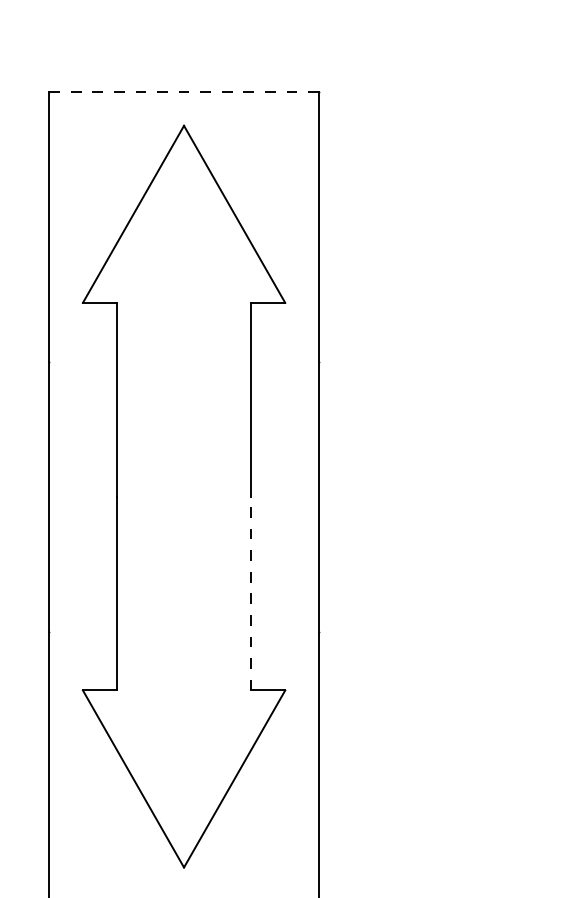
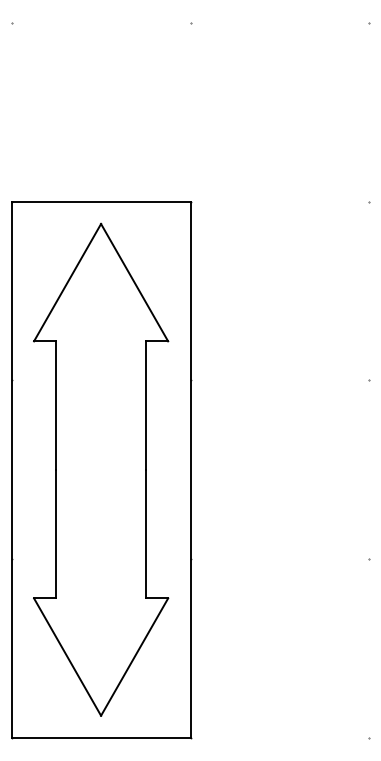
line: (184, 91) -> (101, 201), dashed -> solid
line: (251, 592) -> (145, 533), dashed -> solid

